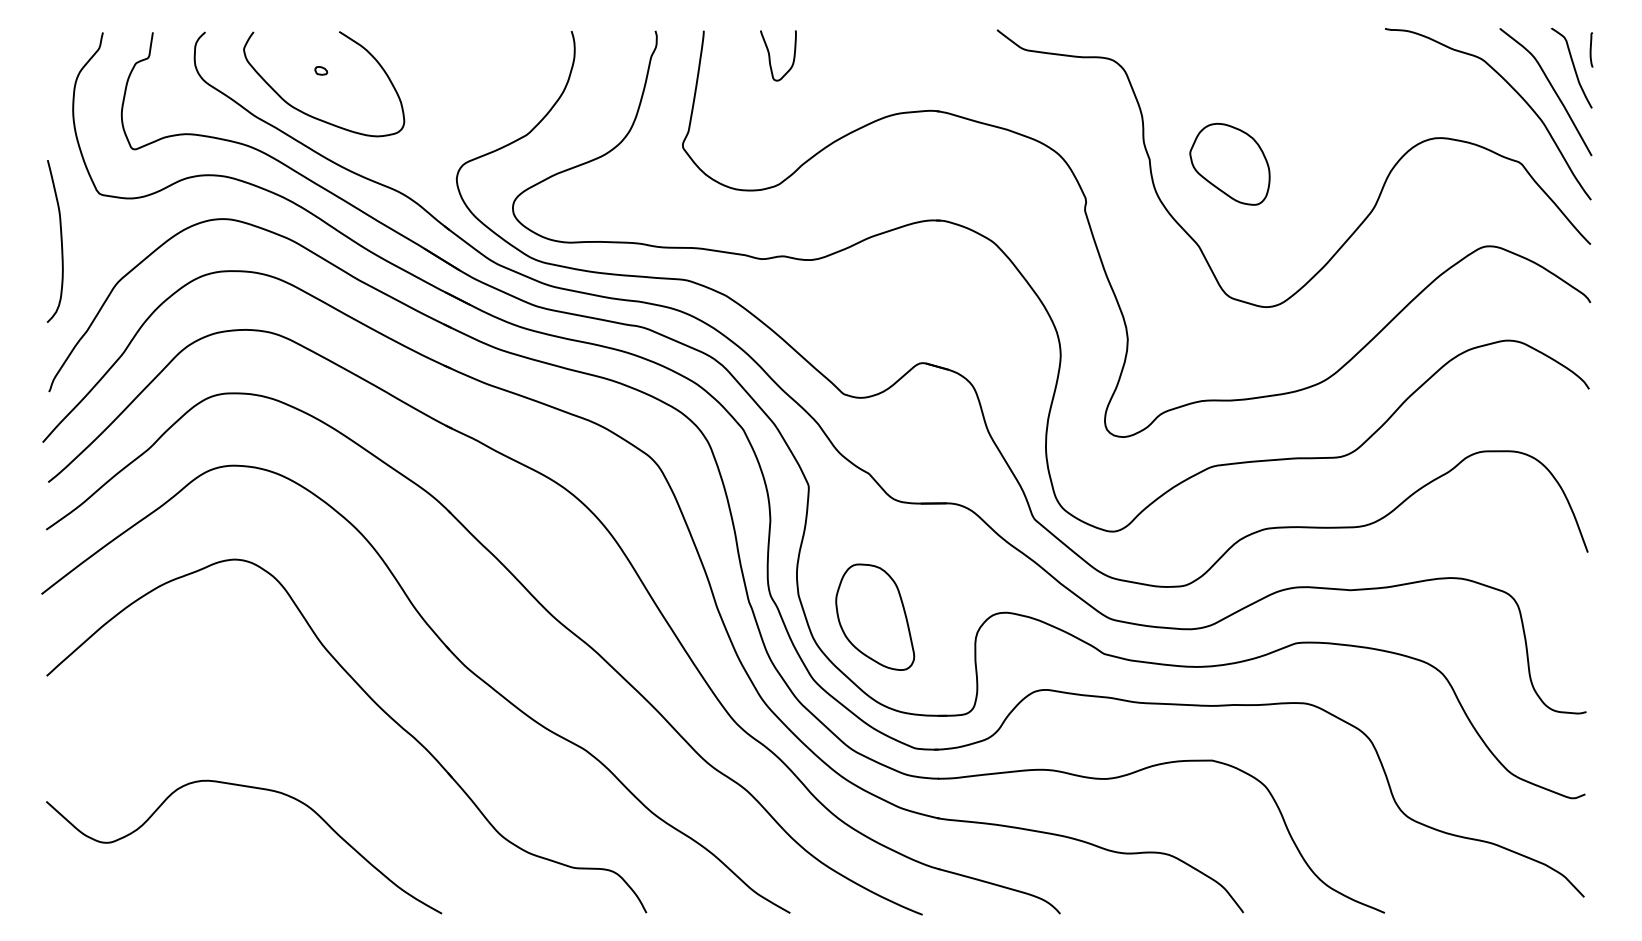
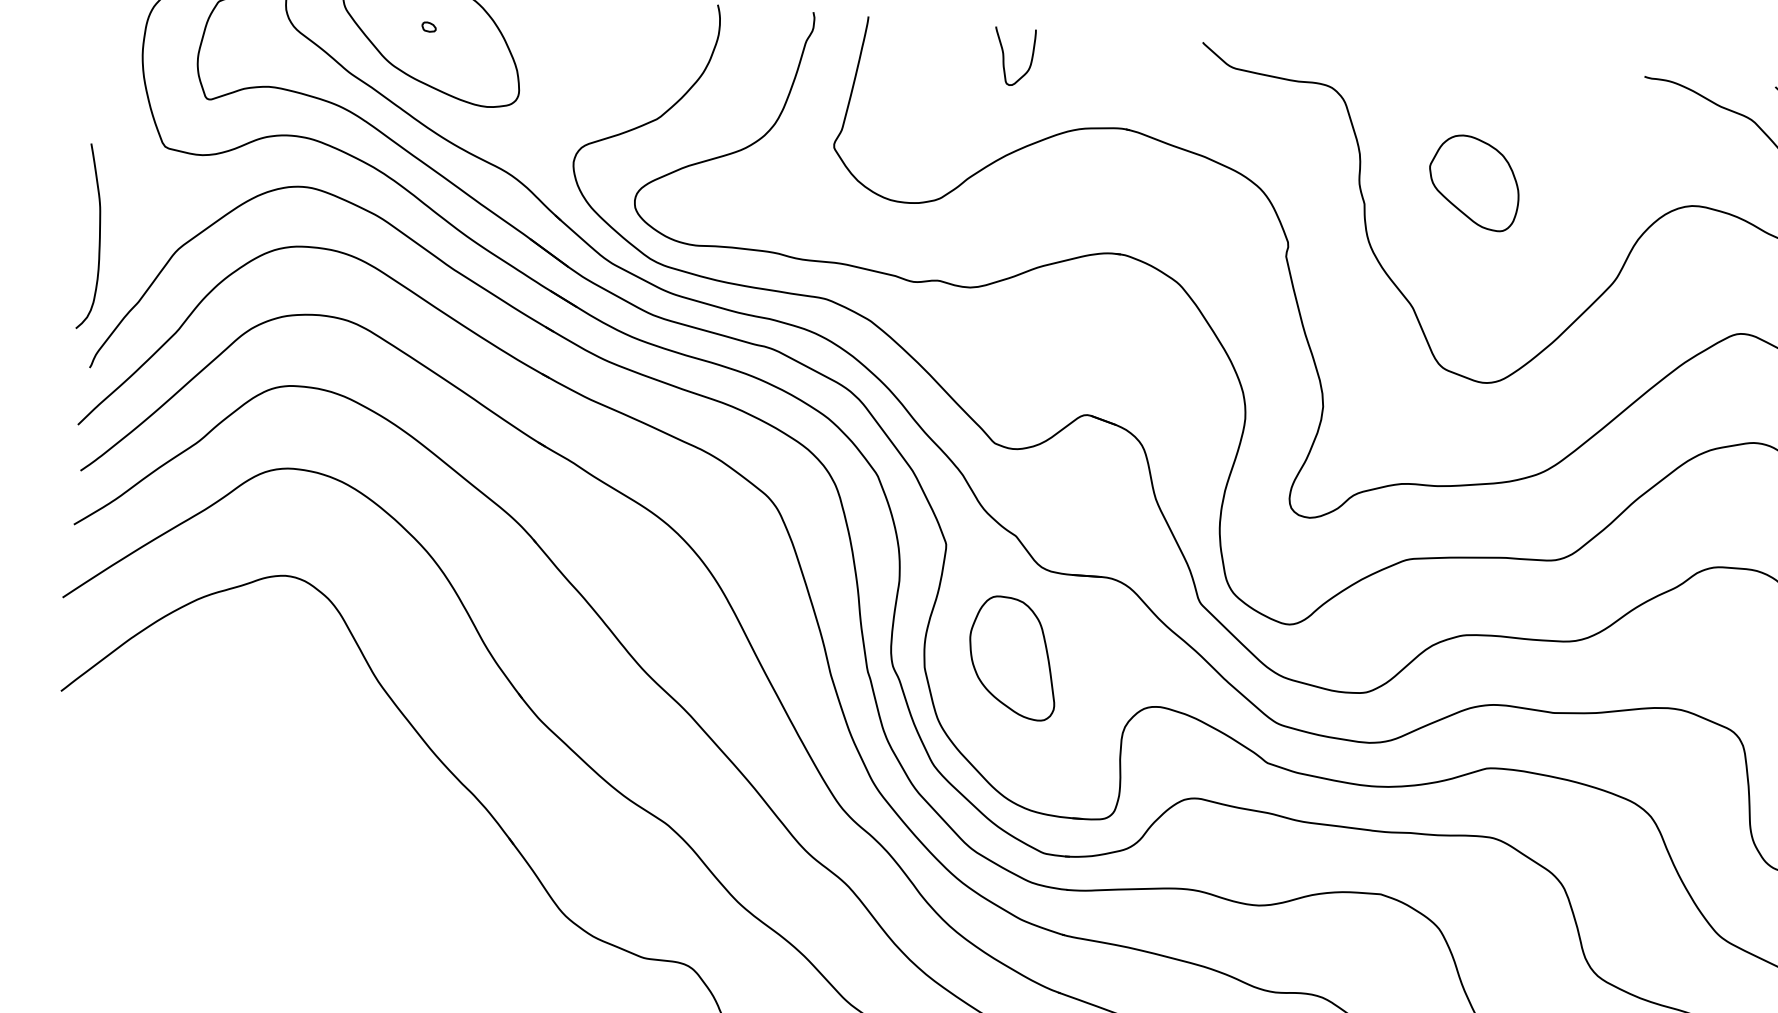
curve: (770, 55) -> (1004, 55), moved
part: (1229, 163) -> (1473, 181), moved
curve: (60, 241) -> (98, 237), moved
part: (875, 616) -> (1013, 657), moved
curve: (252, 788) -> (285, 838), removed

